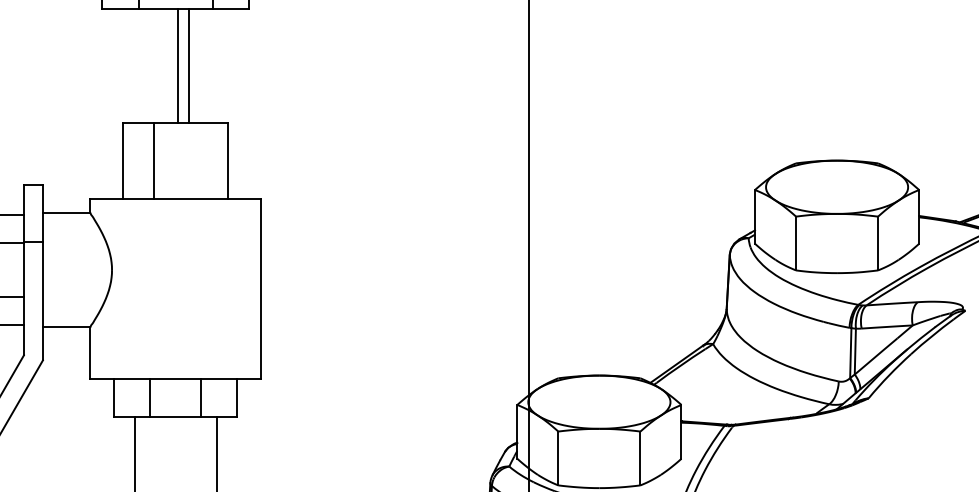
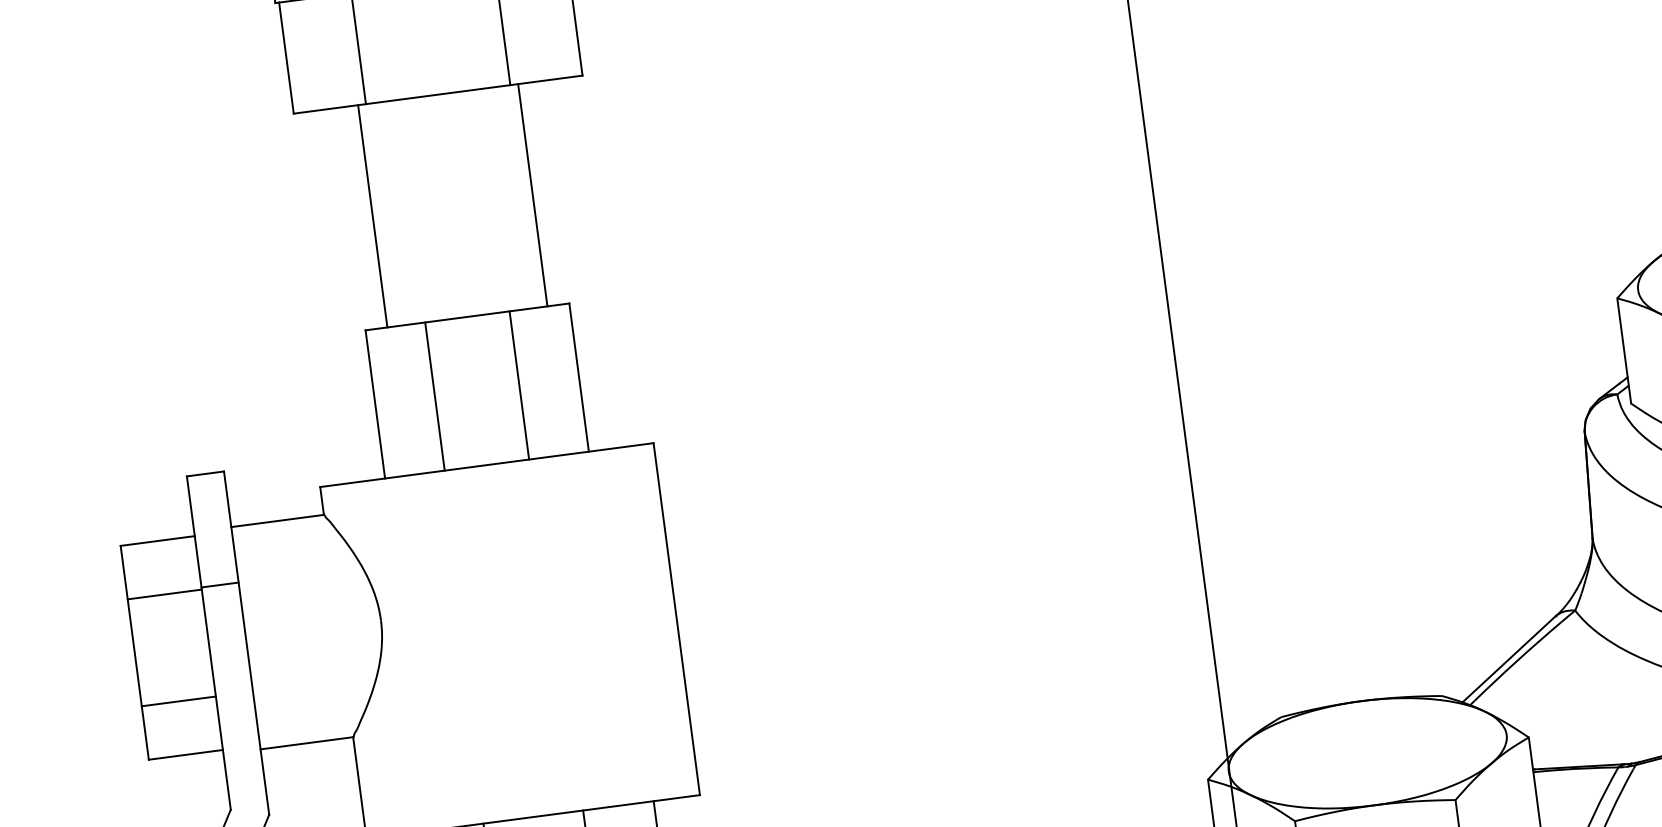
line: (177, 66) -> (372, 216), moved
line: (188, 66) -> (532, 195), moved
line: (197, 160) -> (519, 384), added

